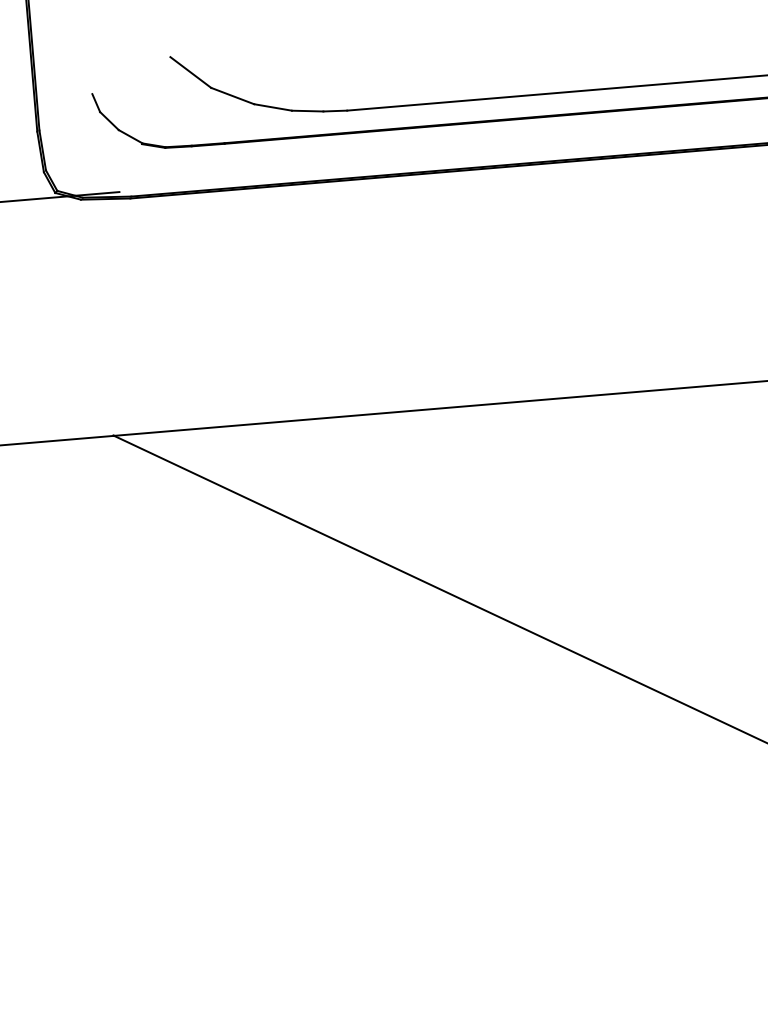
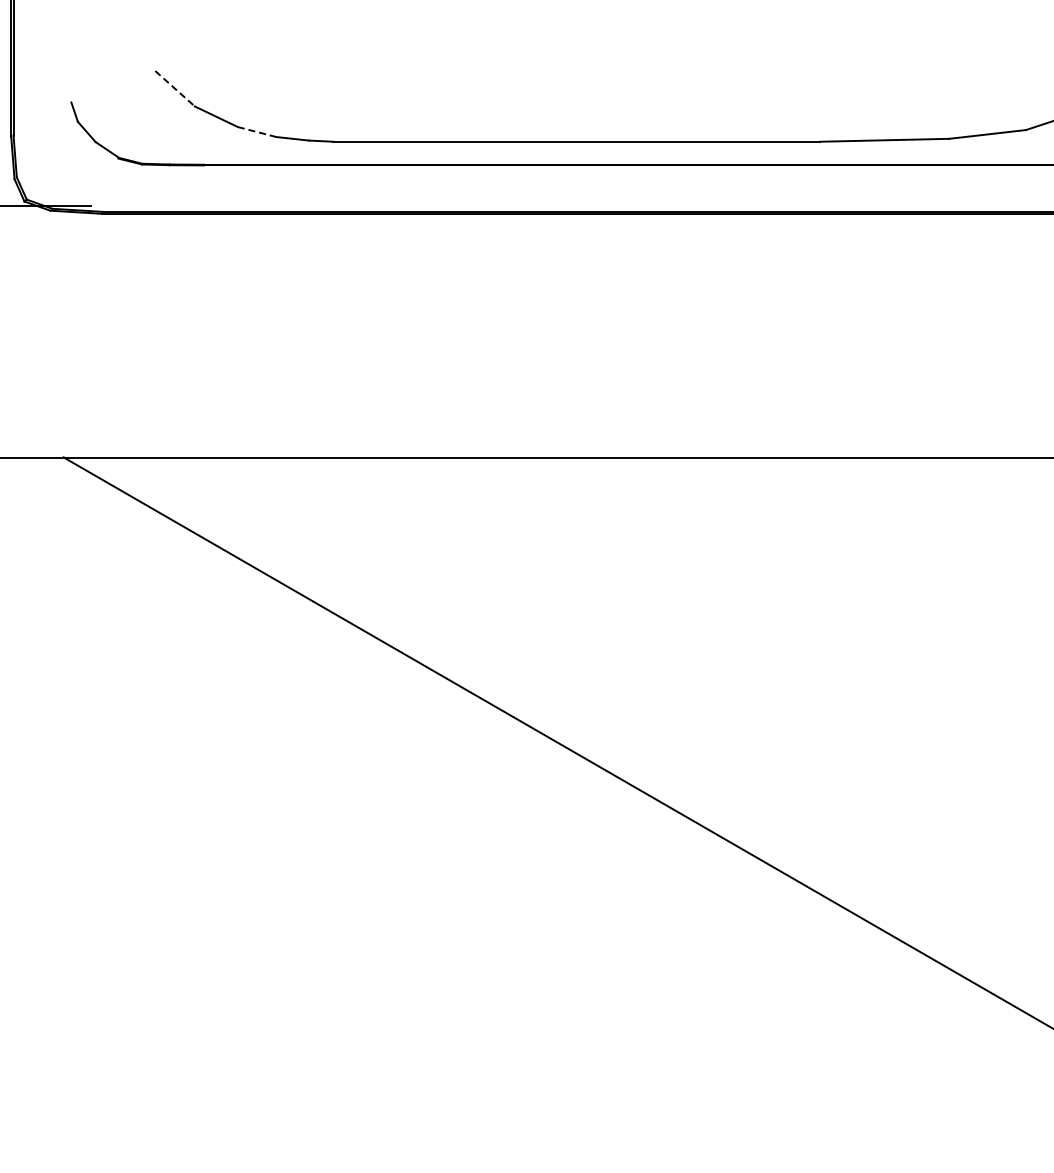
line: (191, 72) -> (175, 88), solid -> dashed
line: (273, 107) -> (257, 132), solid -> dashed

